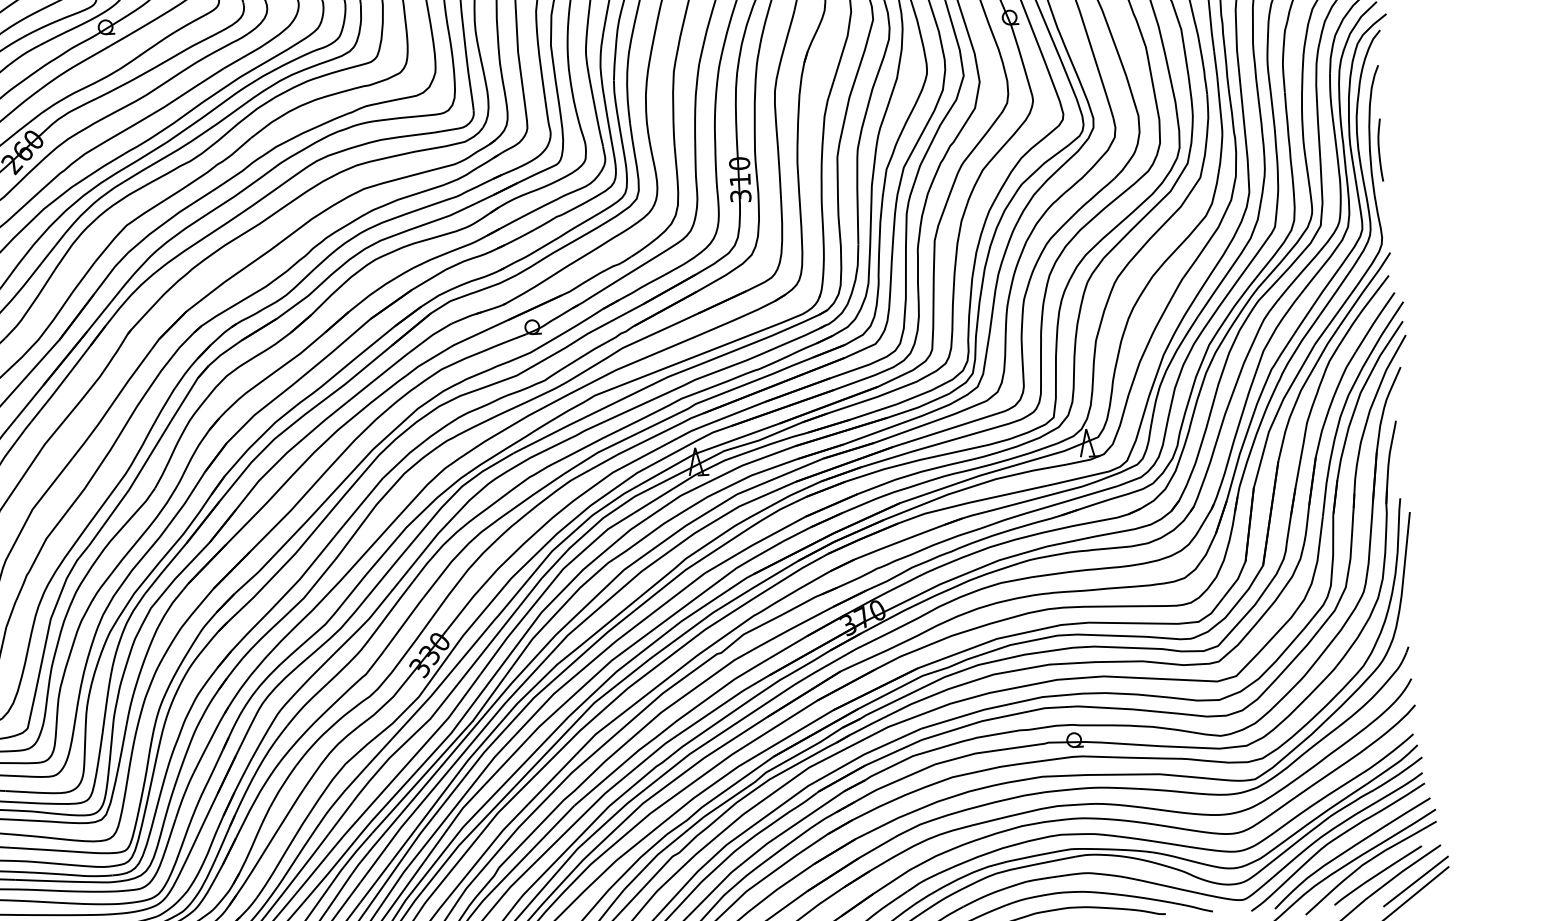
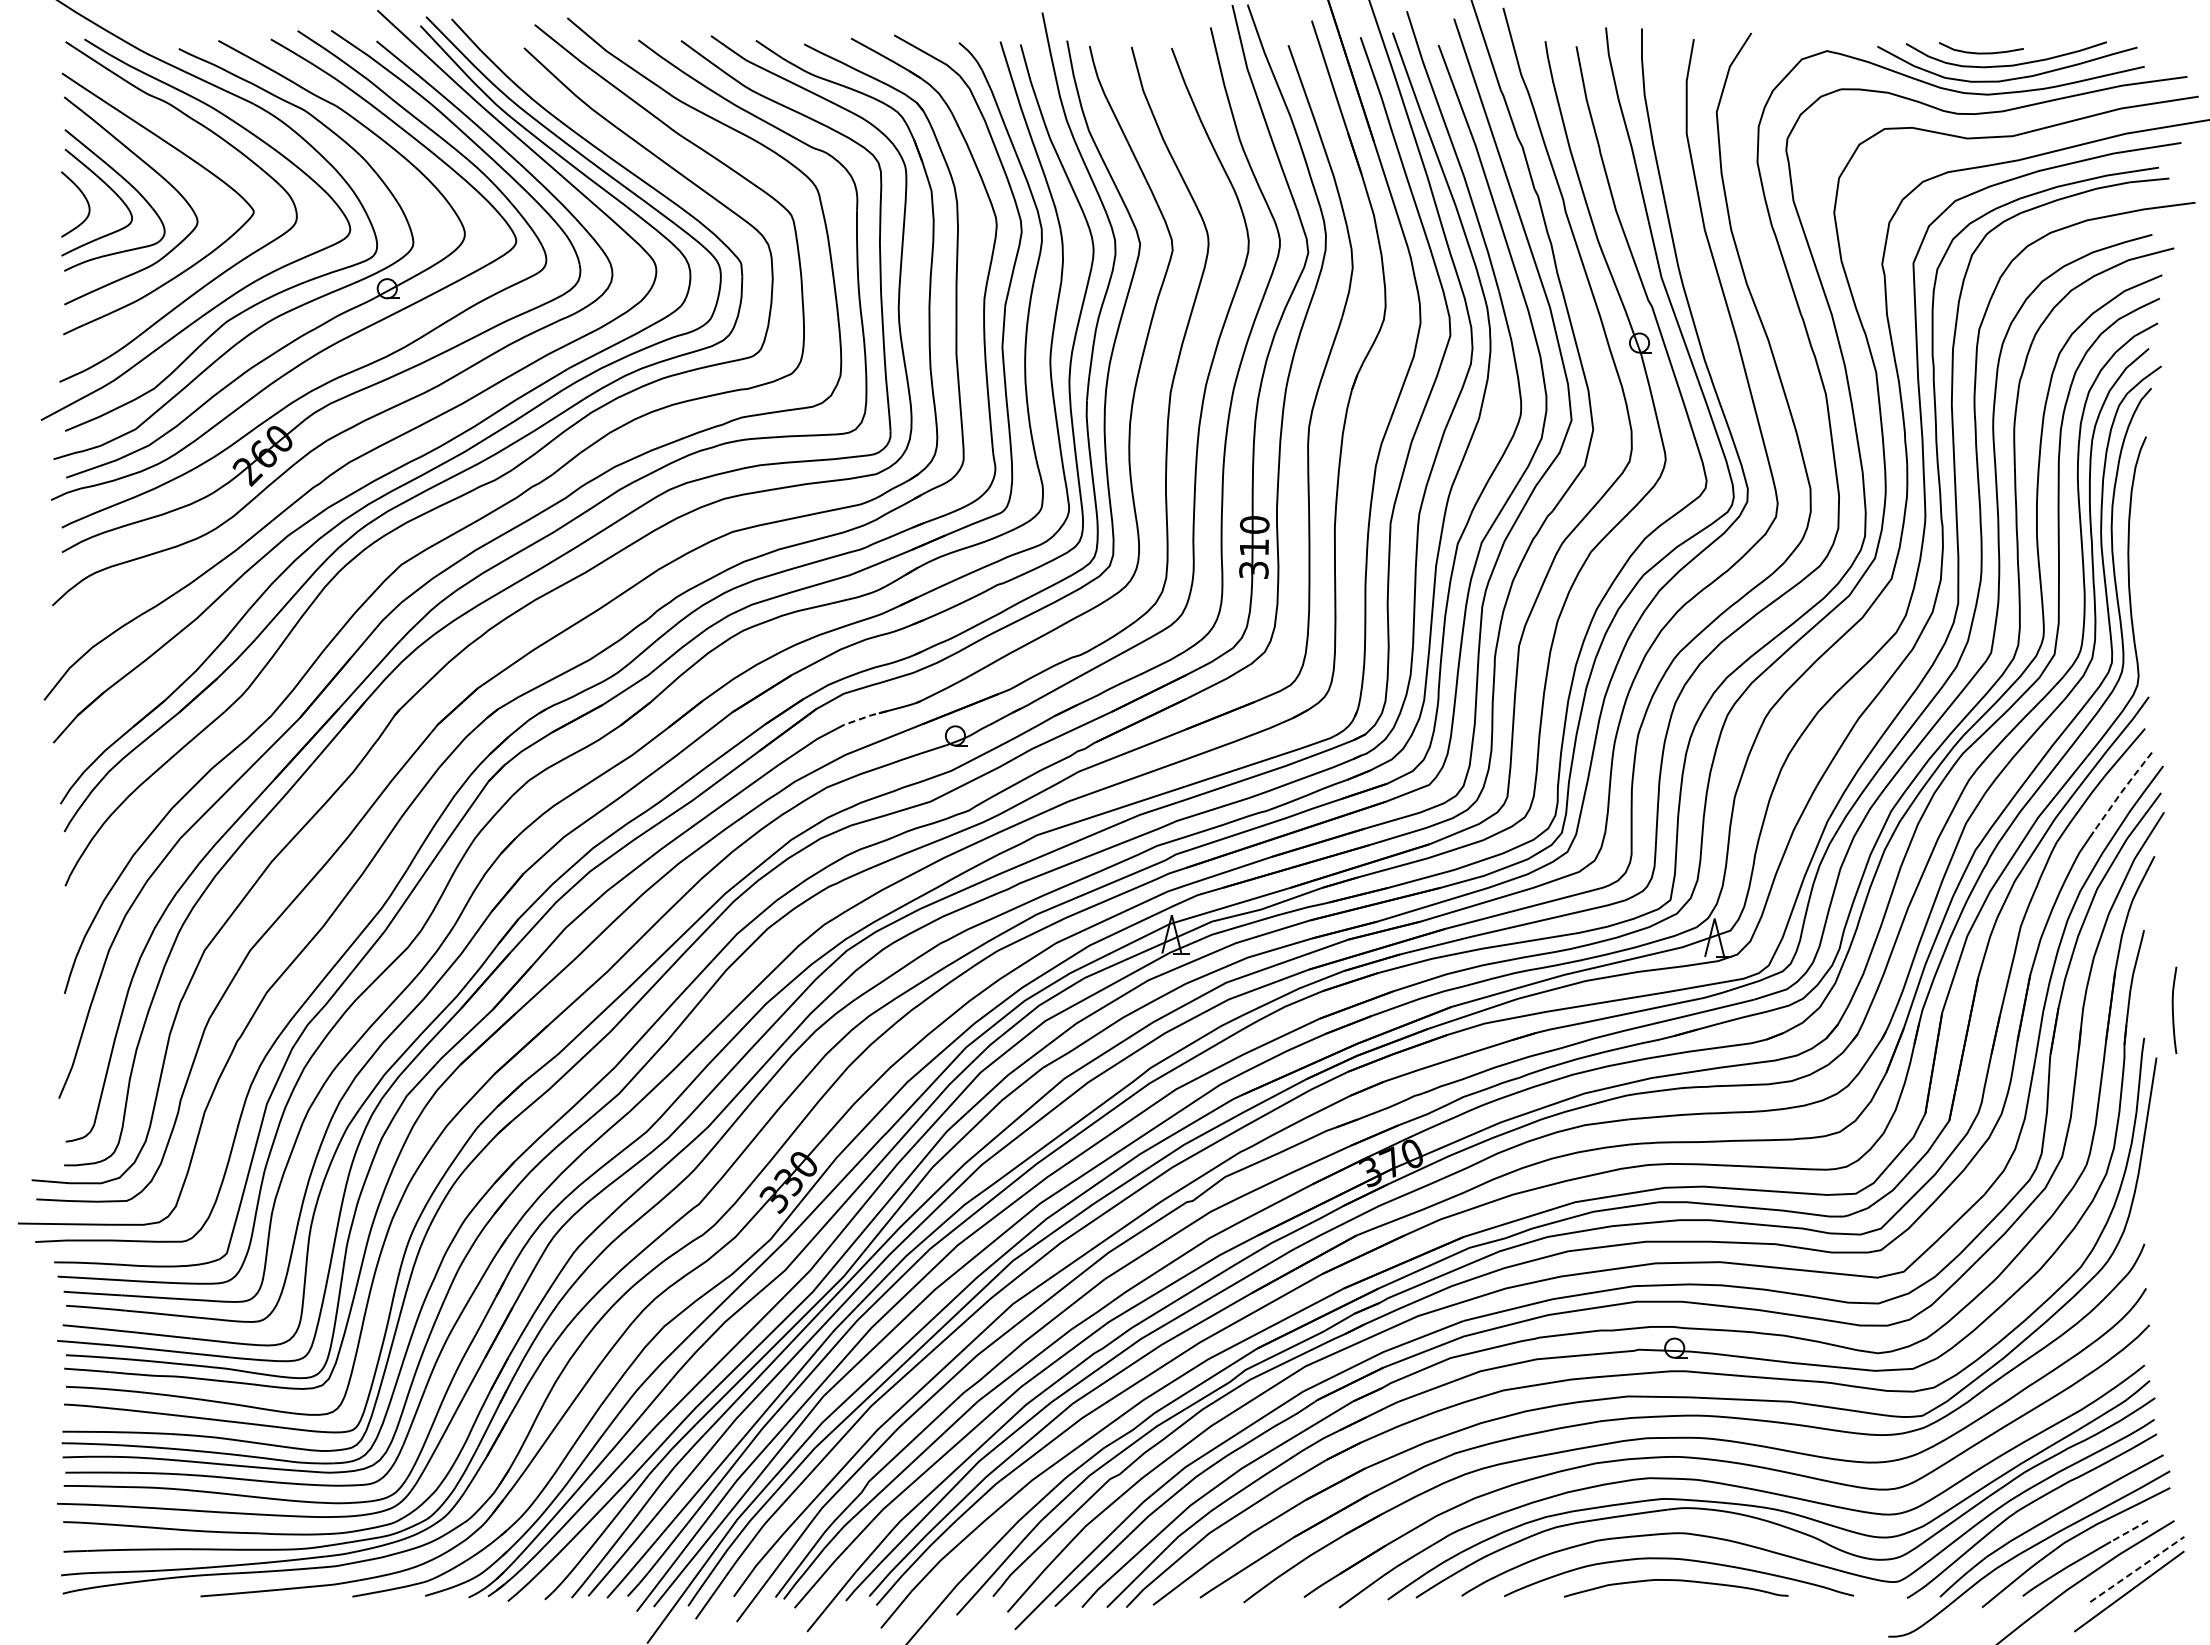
curve: (1379, 149) -> (2173, 1009), moved
line: (467, 317) -> (866, 717), solid -> dashed
line: (1375, 321) -> (2122, 791), solid -> dashed
line: (1408, 854) -> (2129, 1531), solid -> dashed
line: (1416, 881) -> (2137, 1569), solid -> dashed

